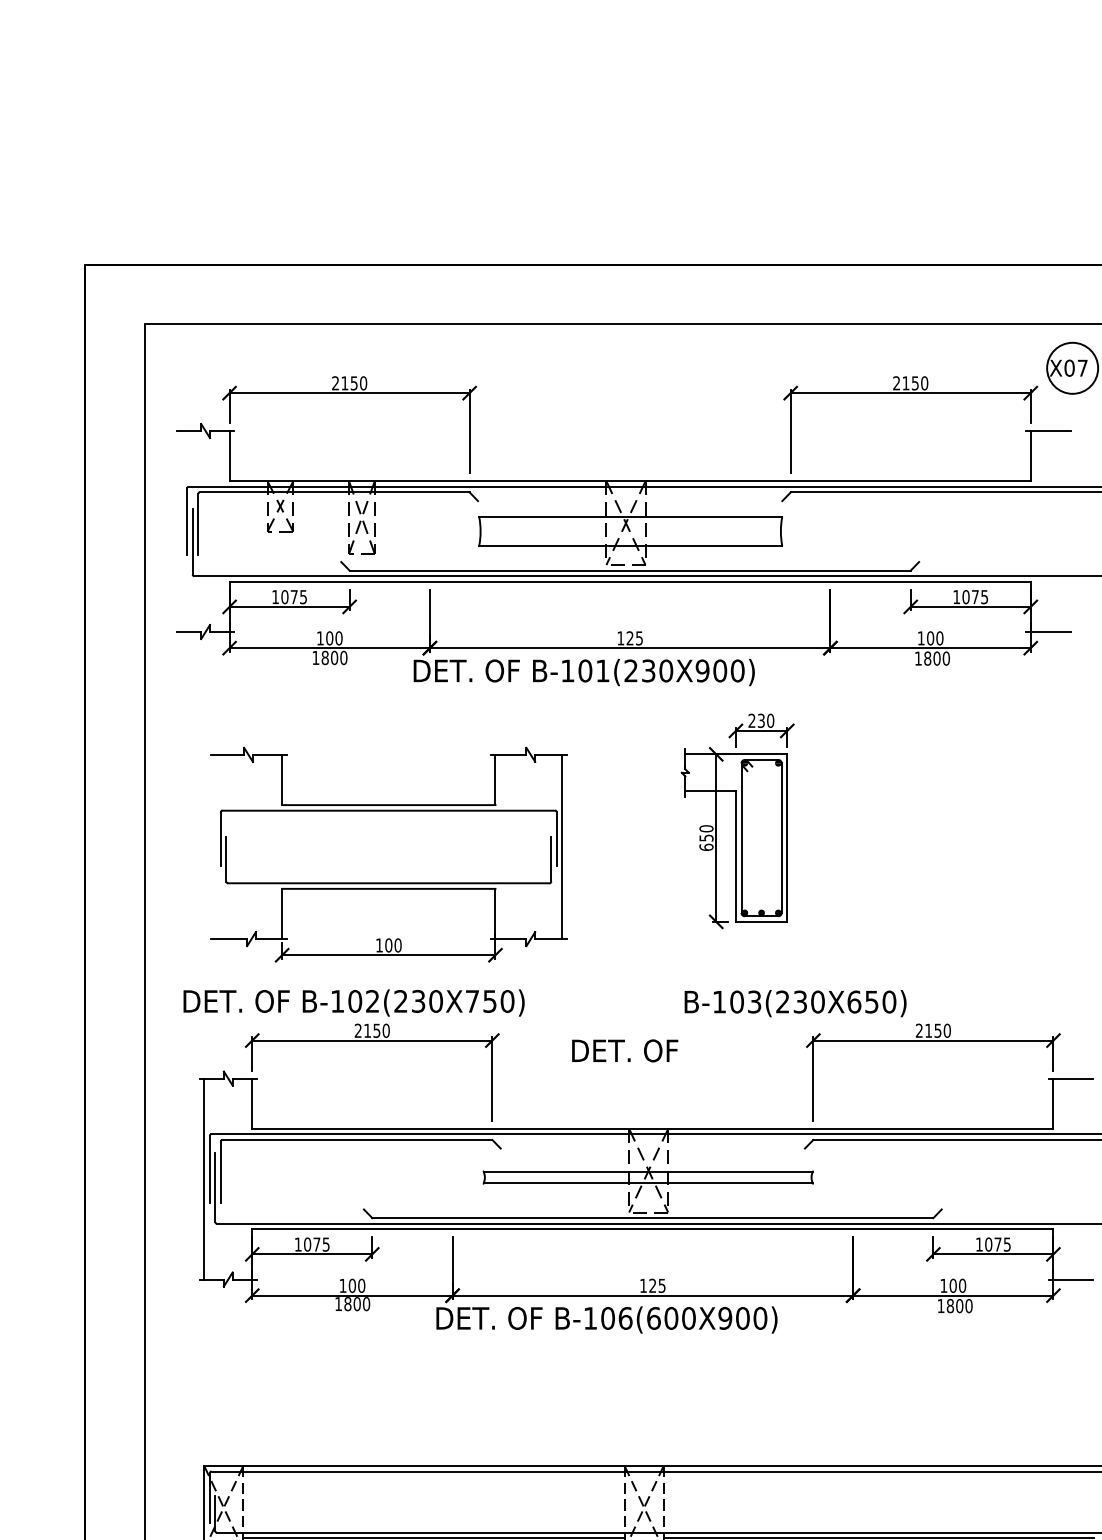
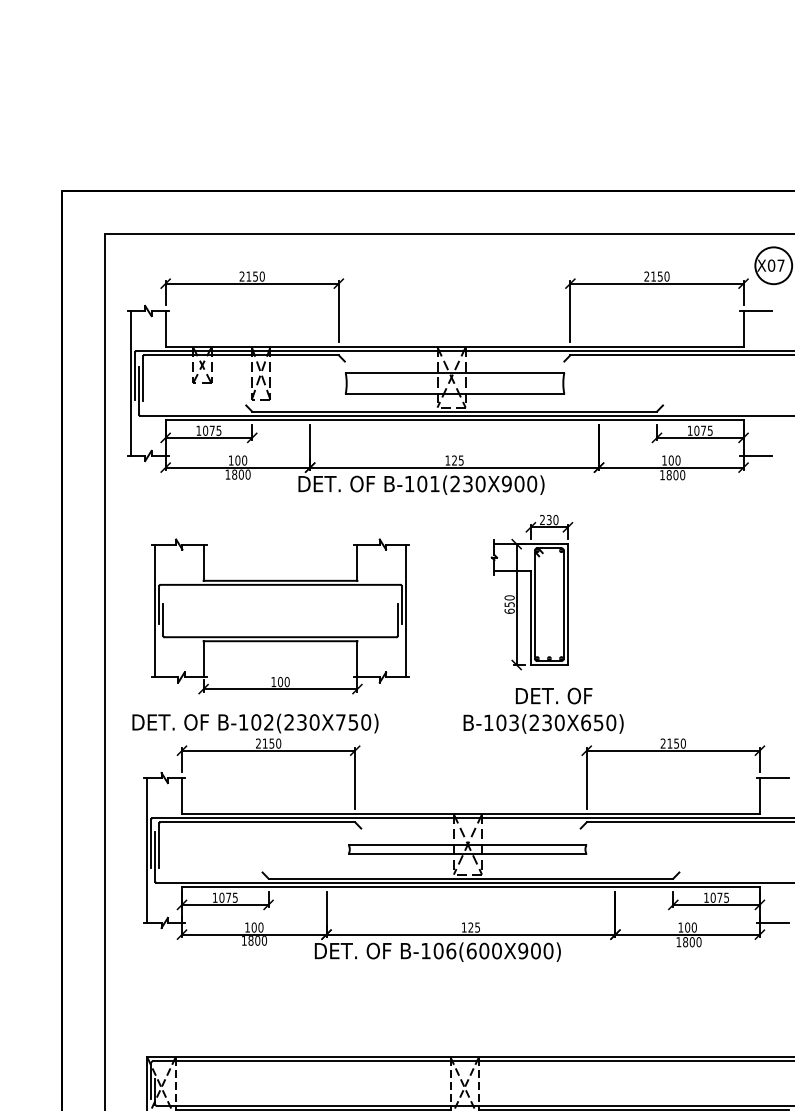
line: (181, 531) -> (130, 383), added
line: (215, 846) -> (155, 610), added
text: (795, 1003) -> (543, 723), moved
text: (625, 1050) -> (554, 695), moved

